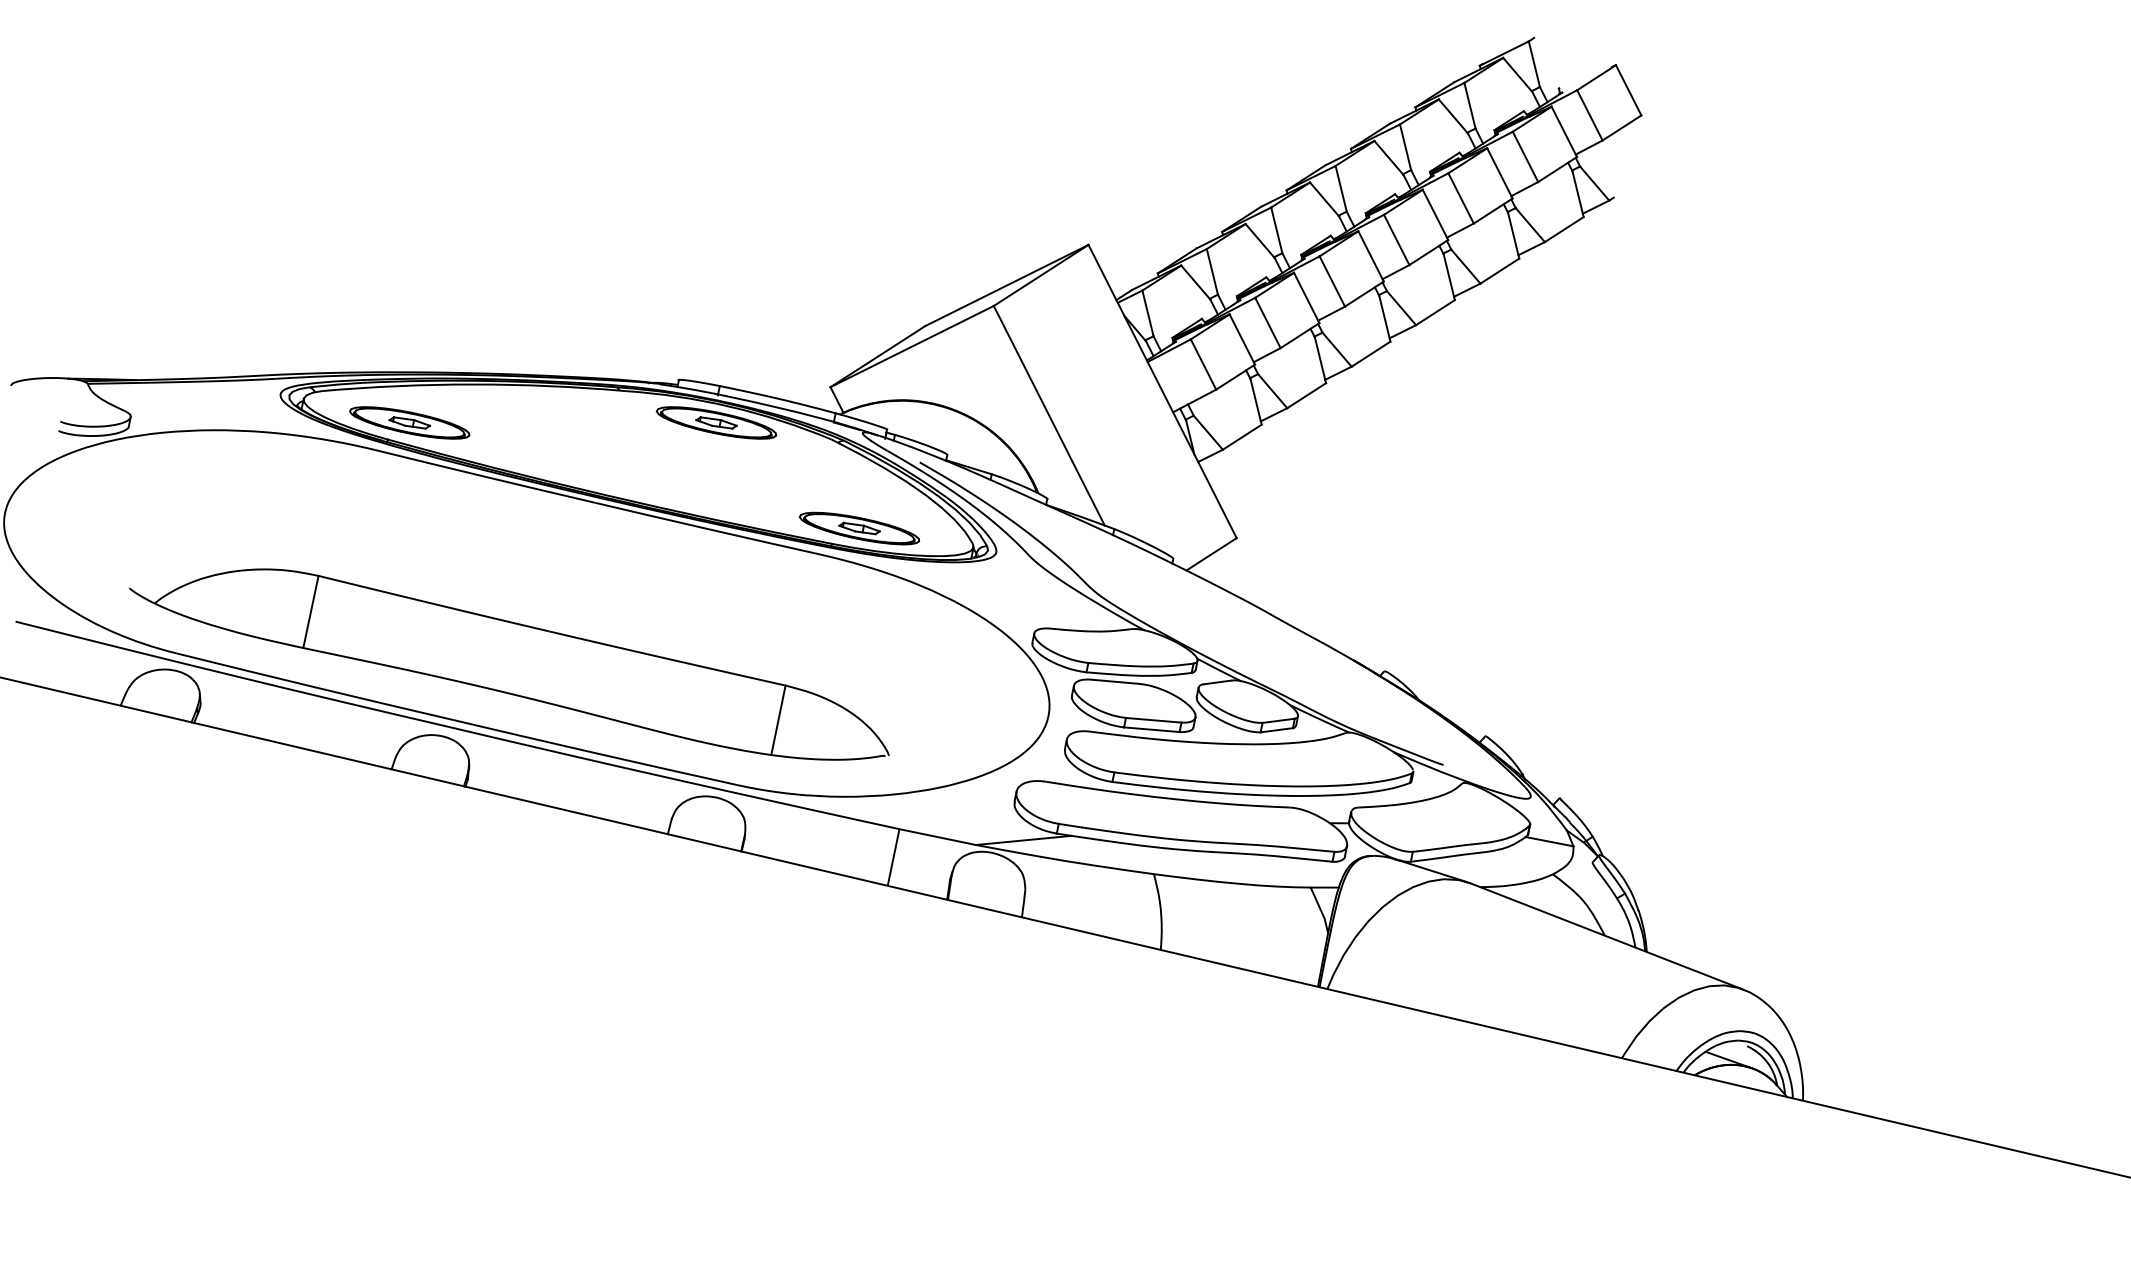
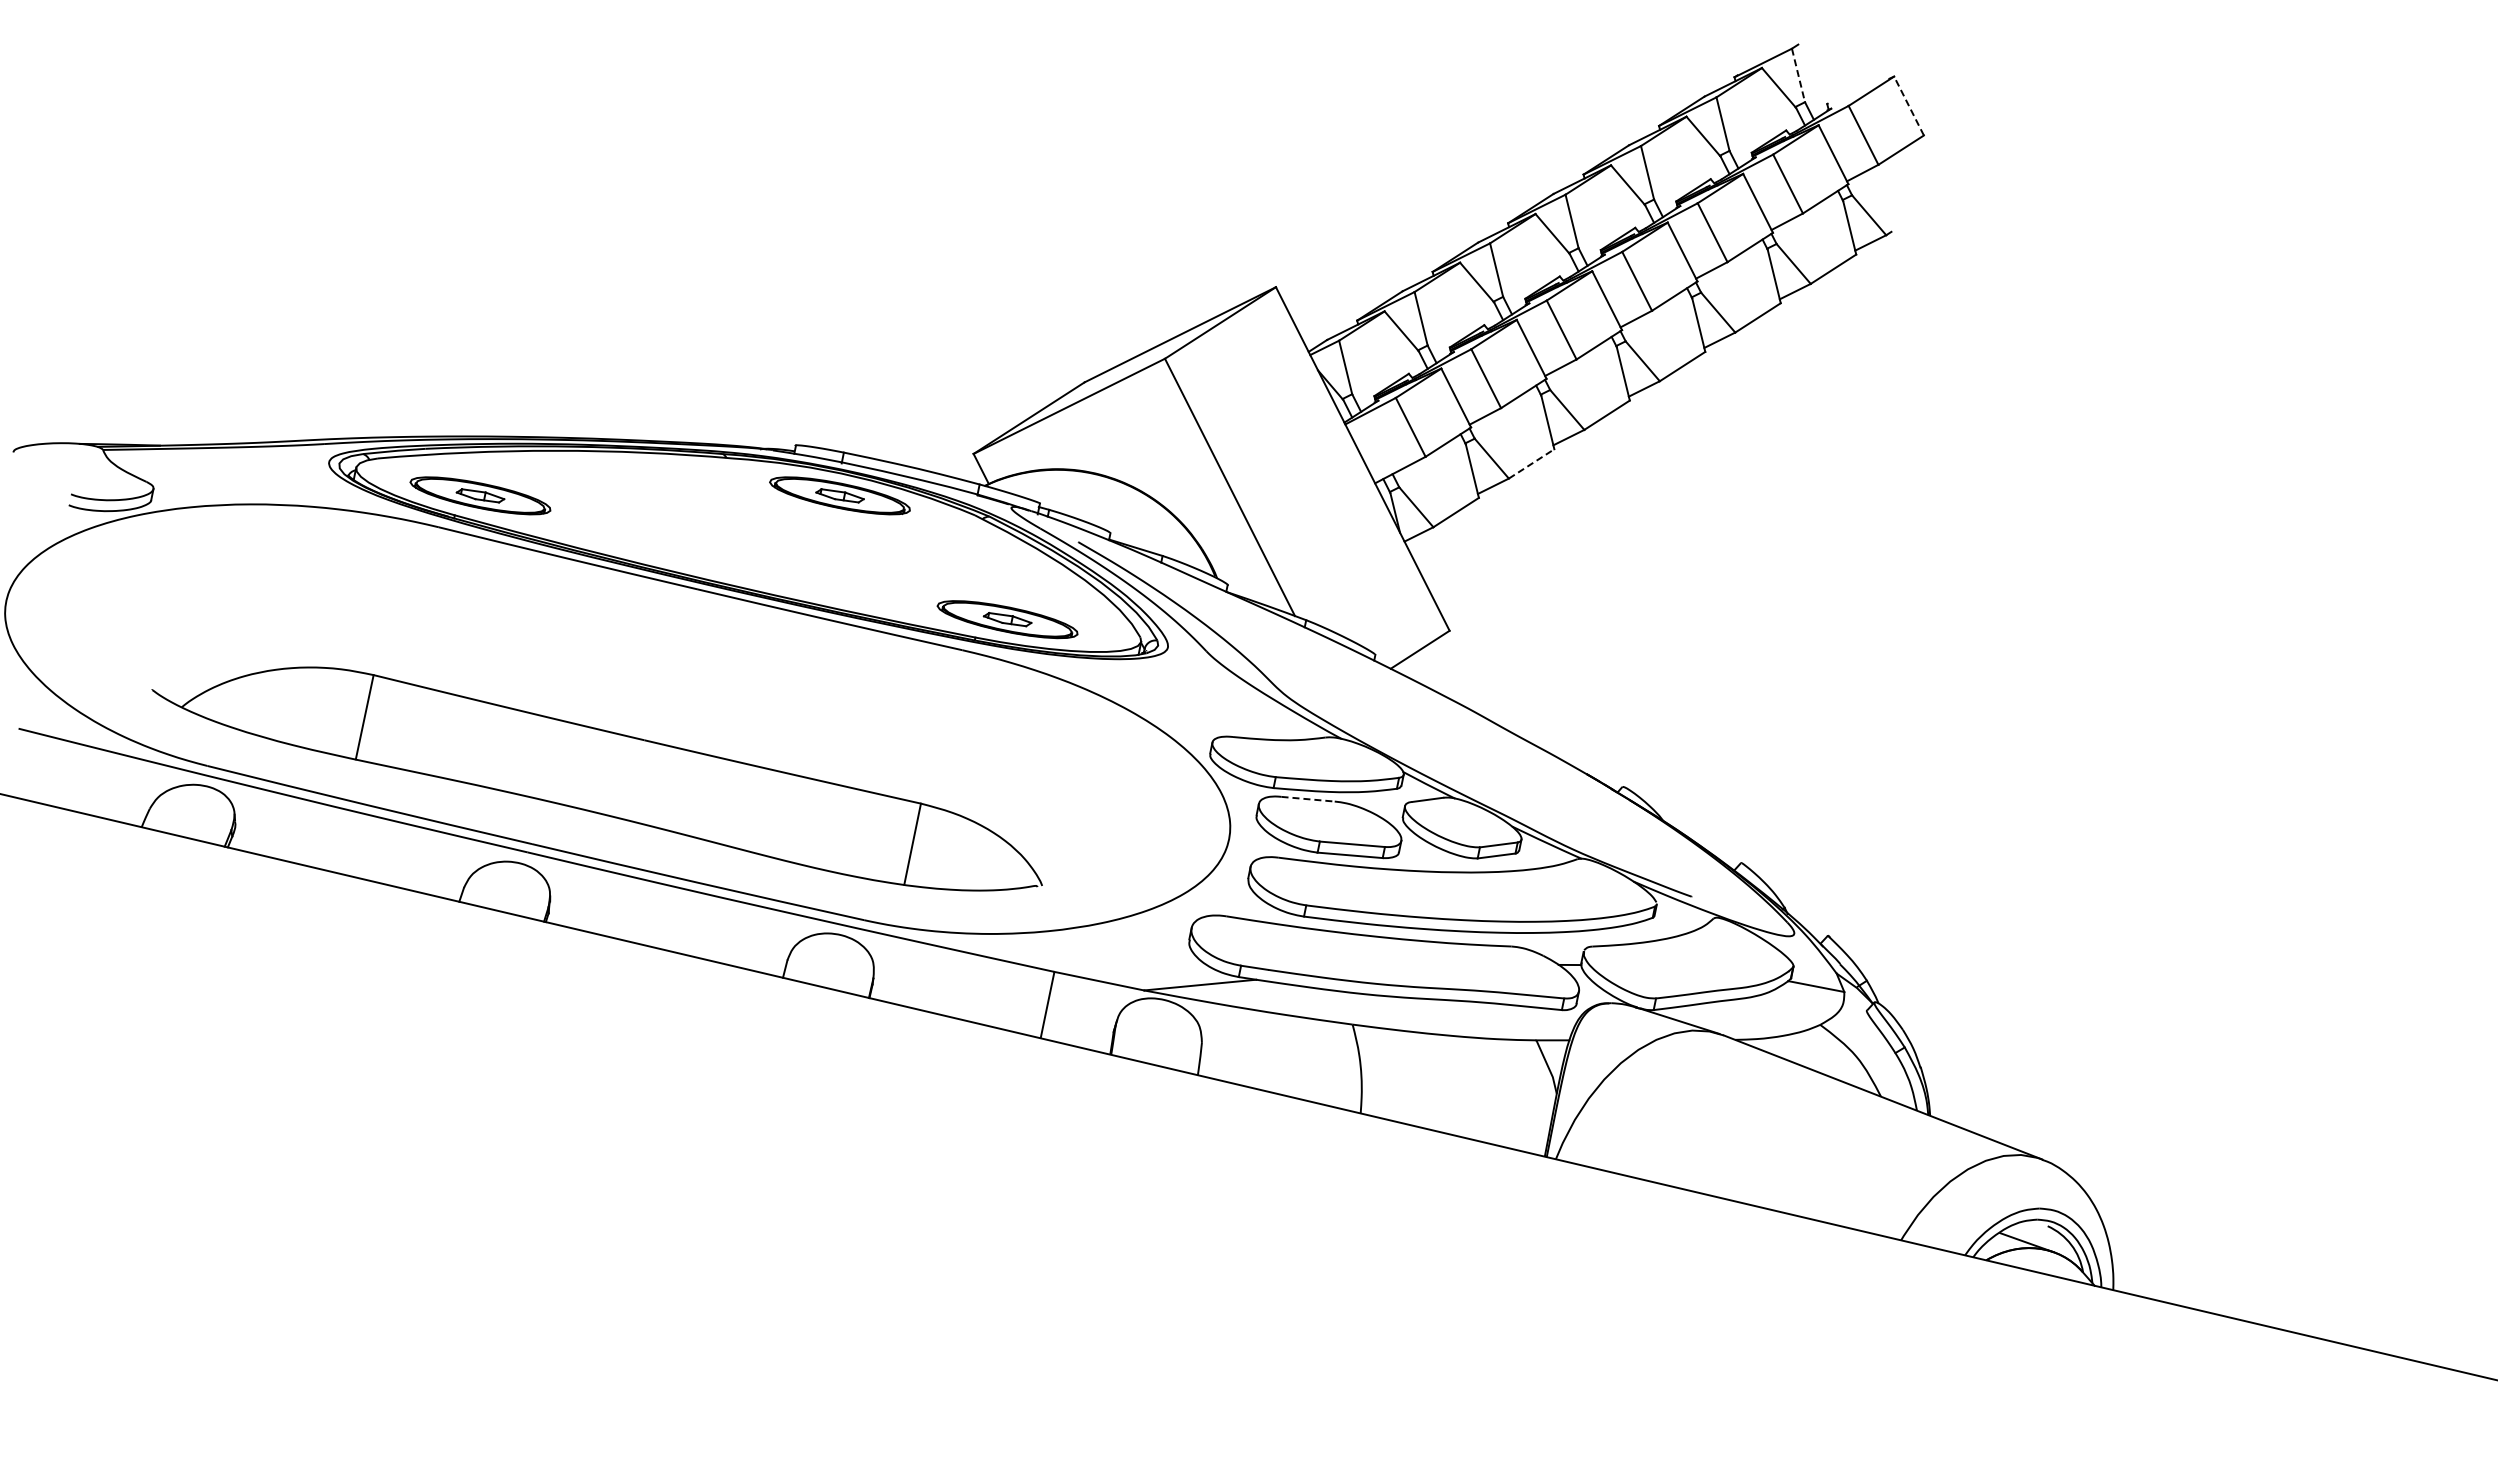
line: (1534, 64) -> (1798, 75), solid -> dashed
line: (1628, 89) -> (1908, 105), solid -> dashed
line: (1307, 395) -> (1532, 463), solid -> dashed
line: (1116, 682) -> (1308, 799), solid -> dashed

